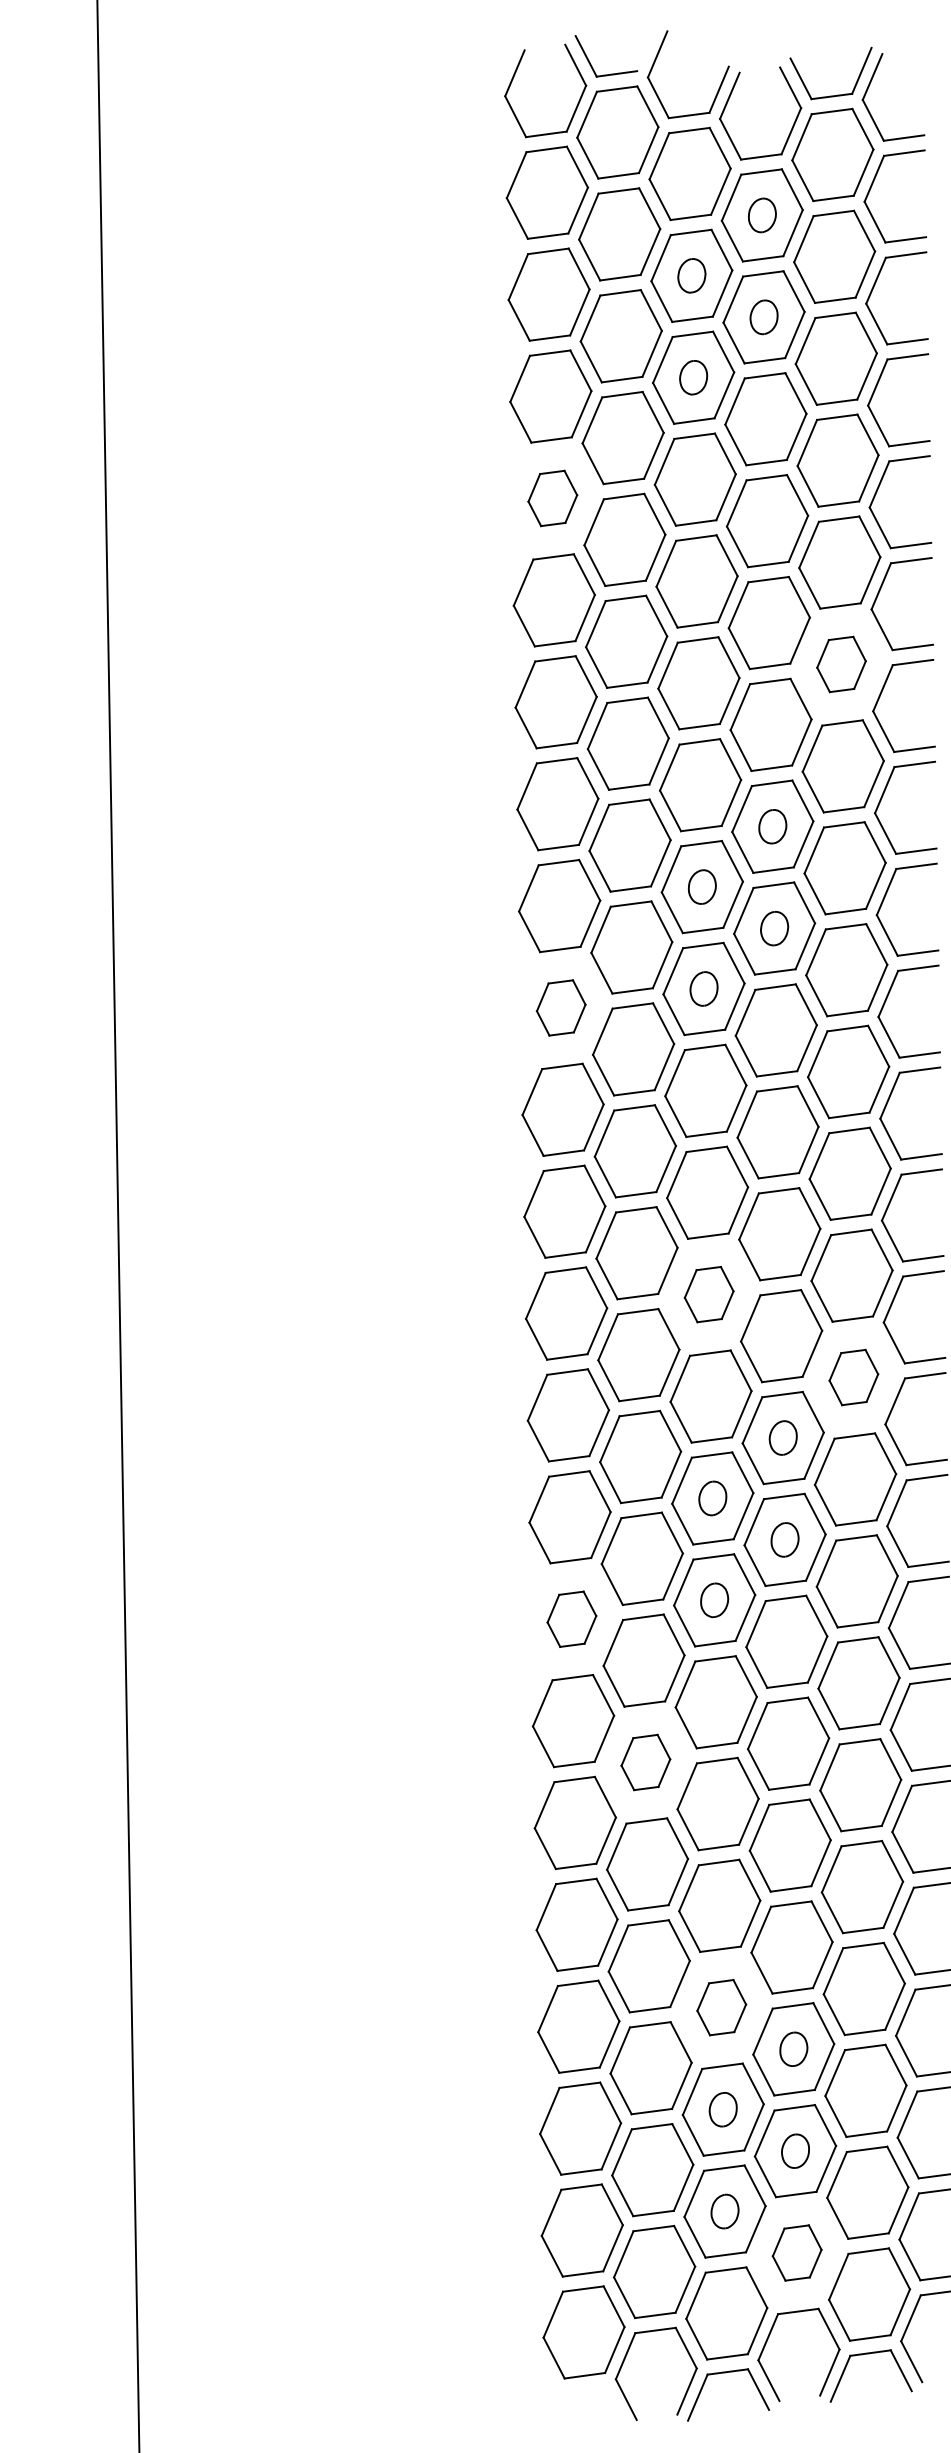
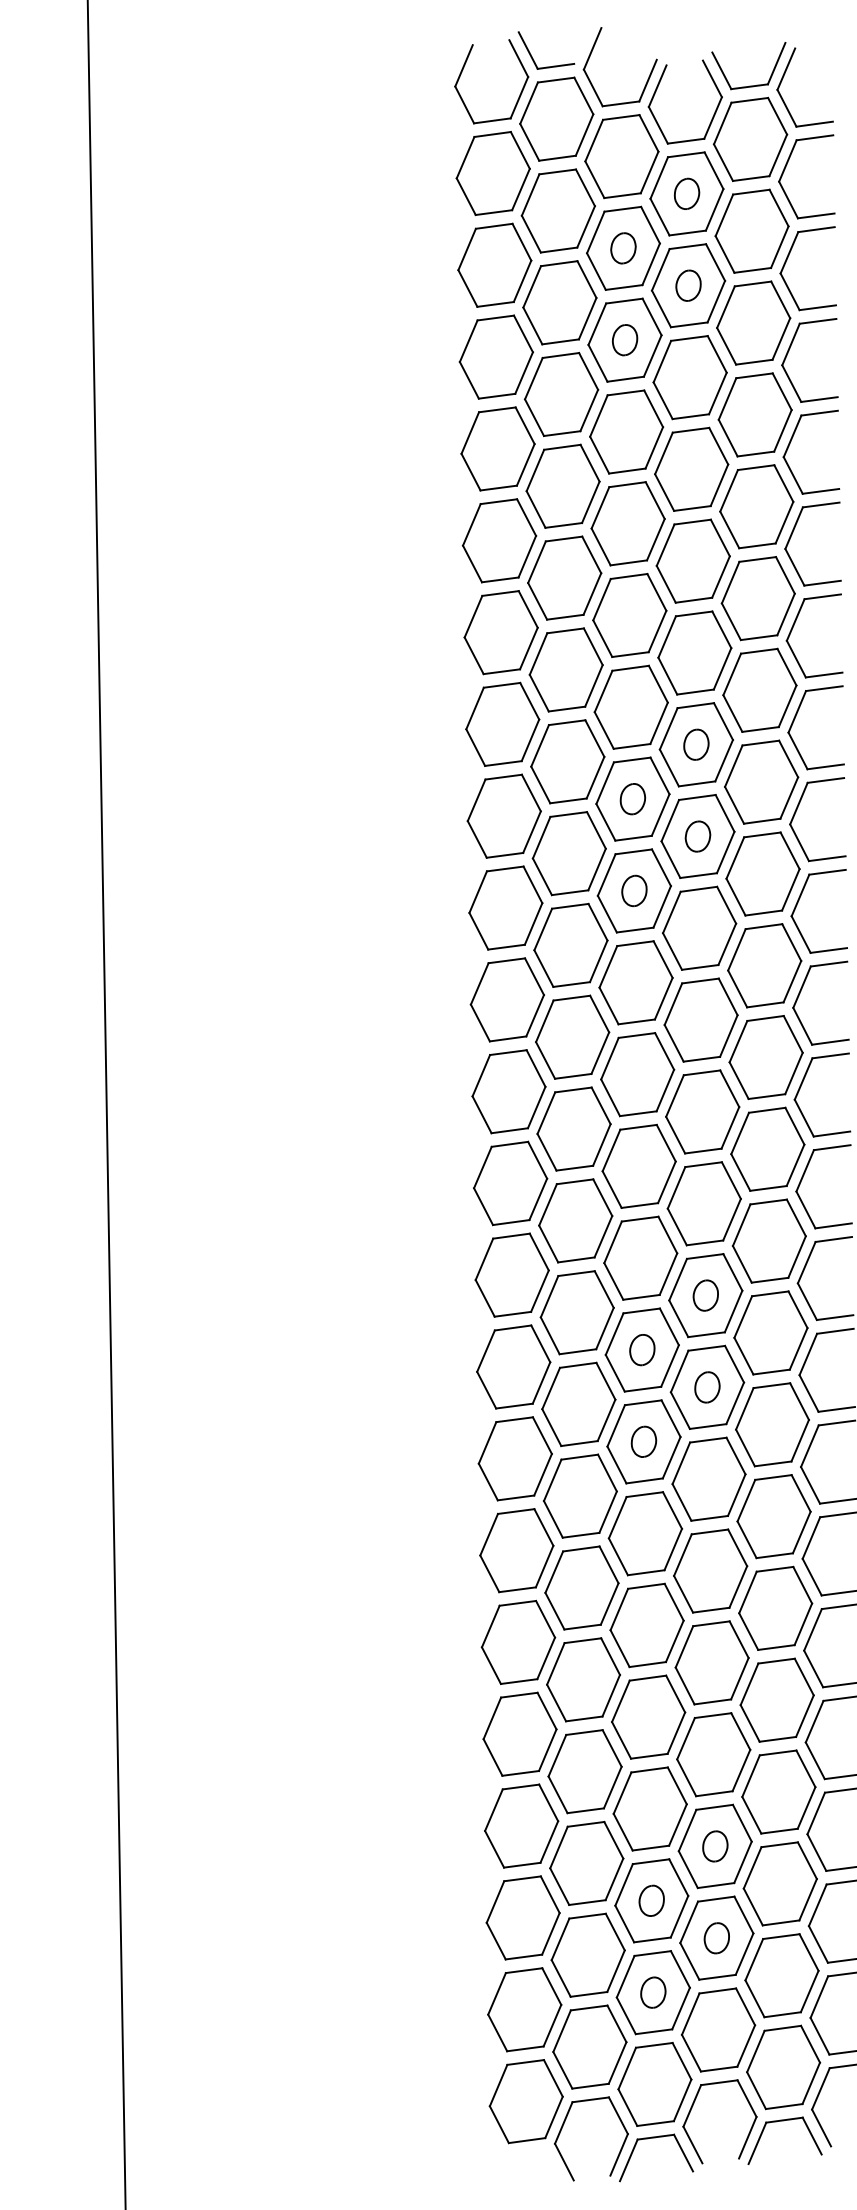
part: (552, 498) -> (497, 448), size x1.67
part: (841, 664) -> (758, 598), size x1.67
part: (560, 1007) -> (505, 907), size x1.67
part: (708, 1294) -> (638, 1166), size x1.67
part: (853, 1377) -> (769, 1241), size x1.67
part: (571, 1619) -> (515, 1459), size x1.67
part: (645, 1762) -> (581, 1587), size x1.67
part: (721, 2007) -> (650, 1808), size x1.67
part: (796, 2252) -> (717, 2029), size x1.67

